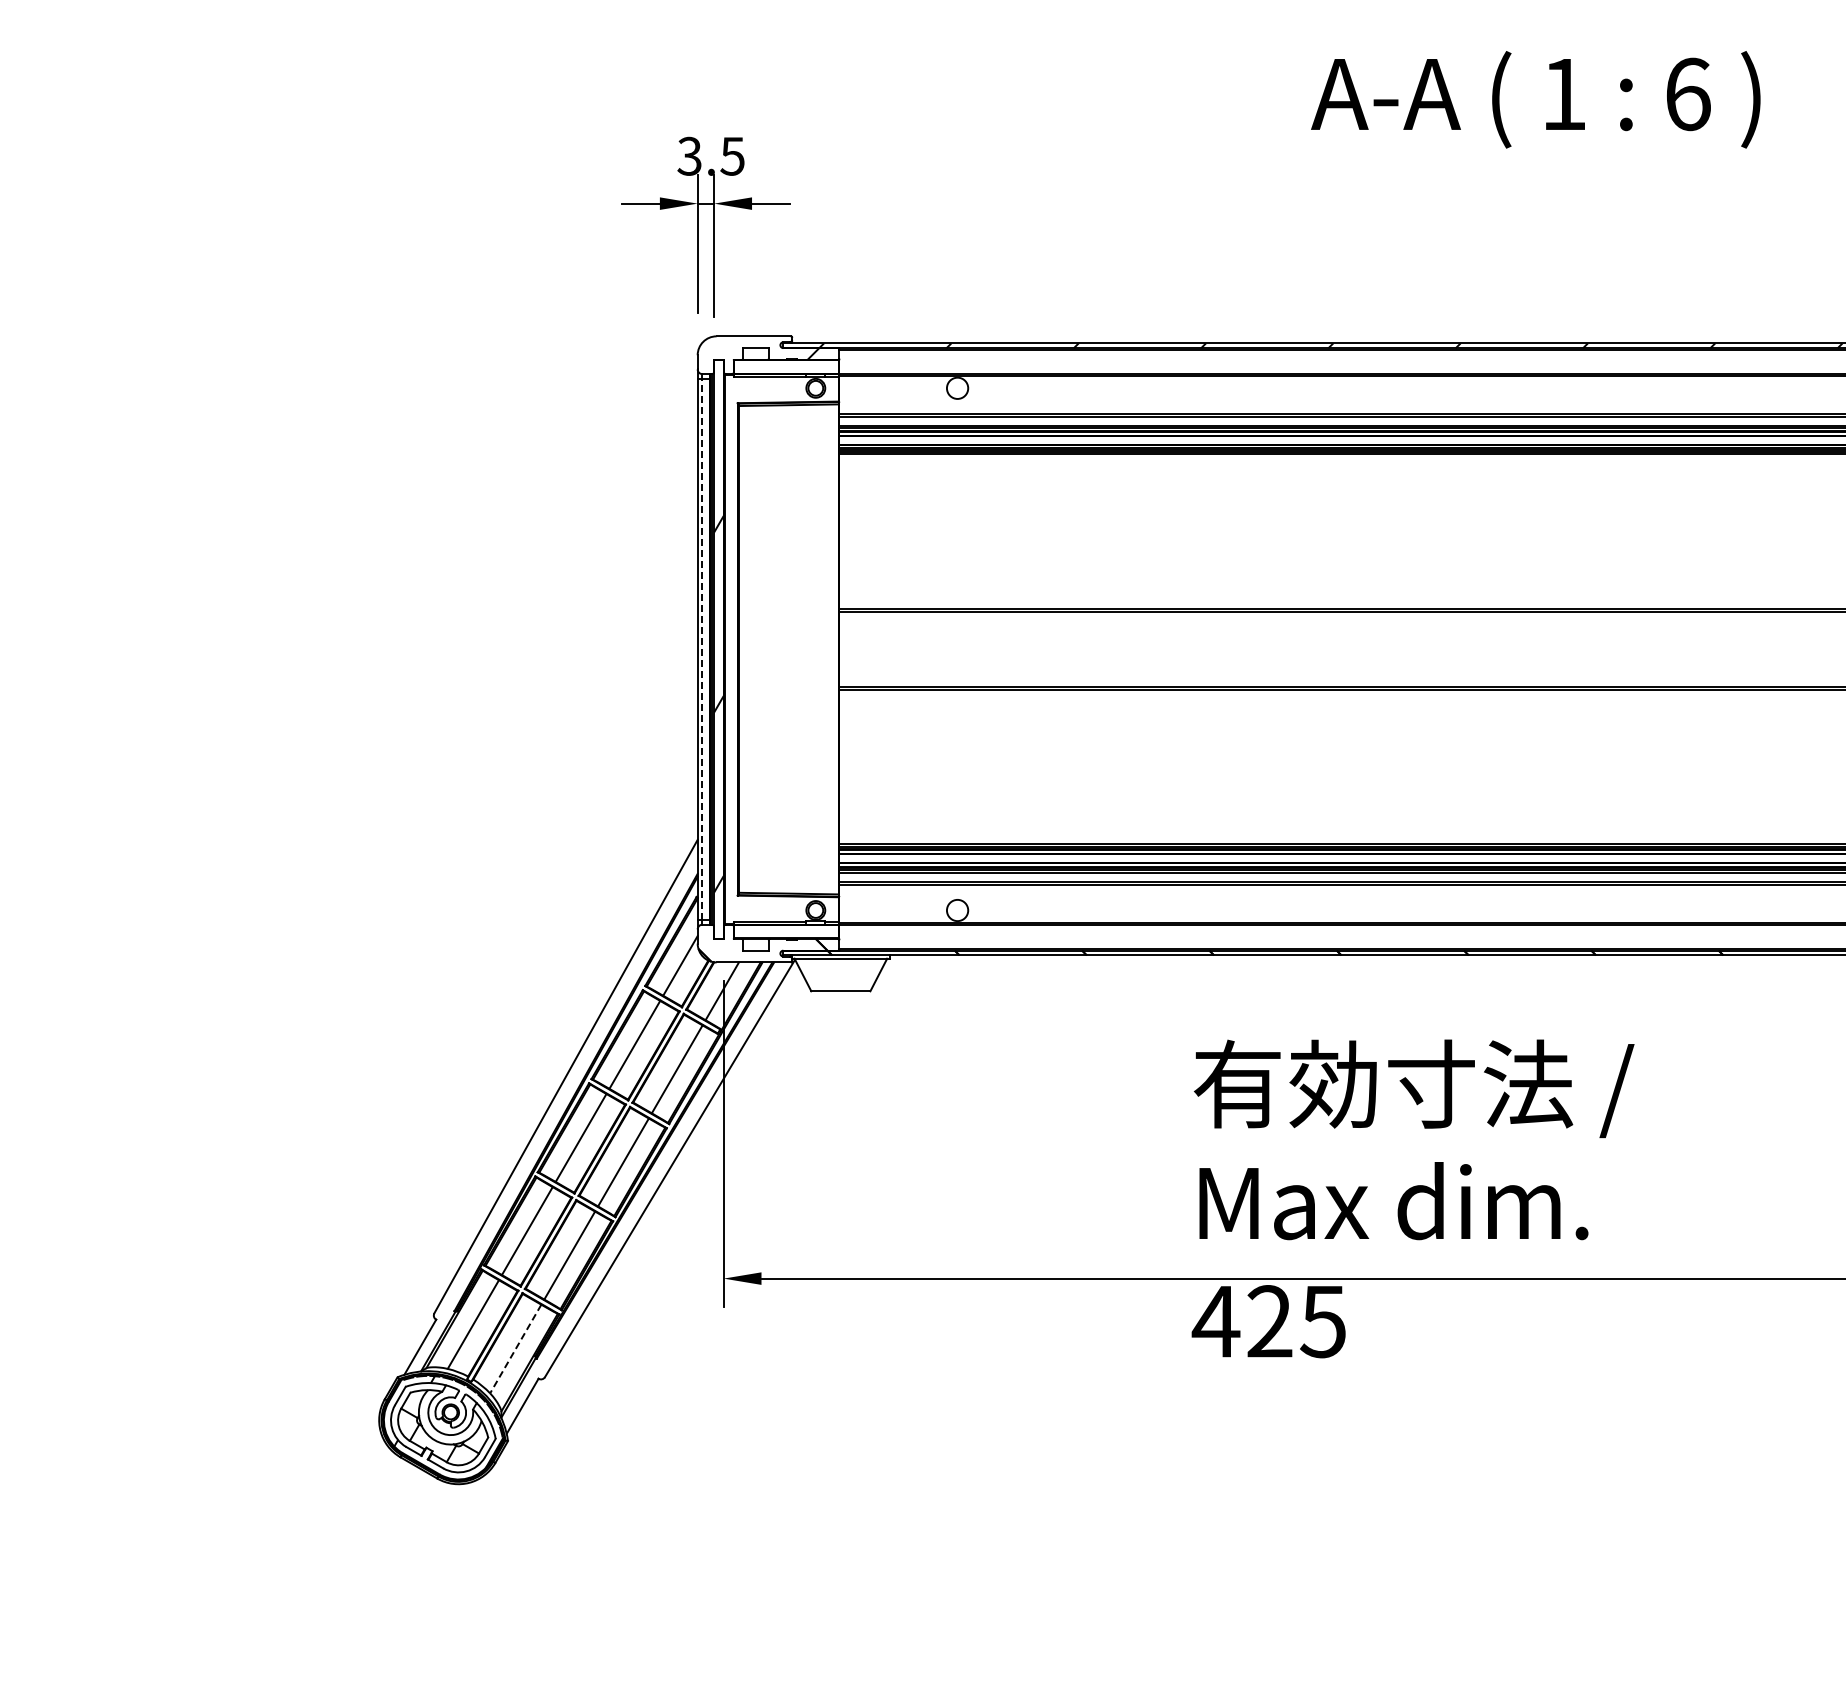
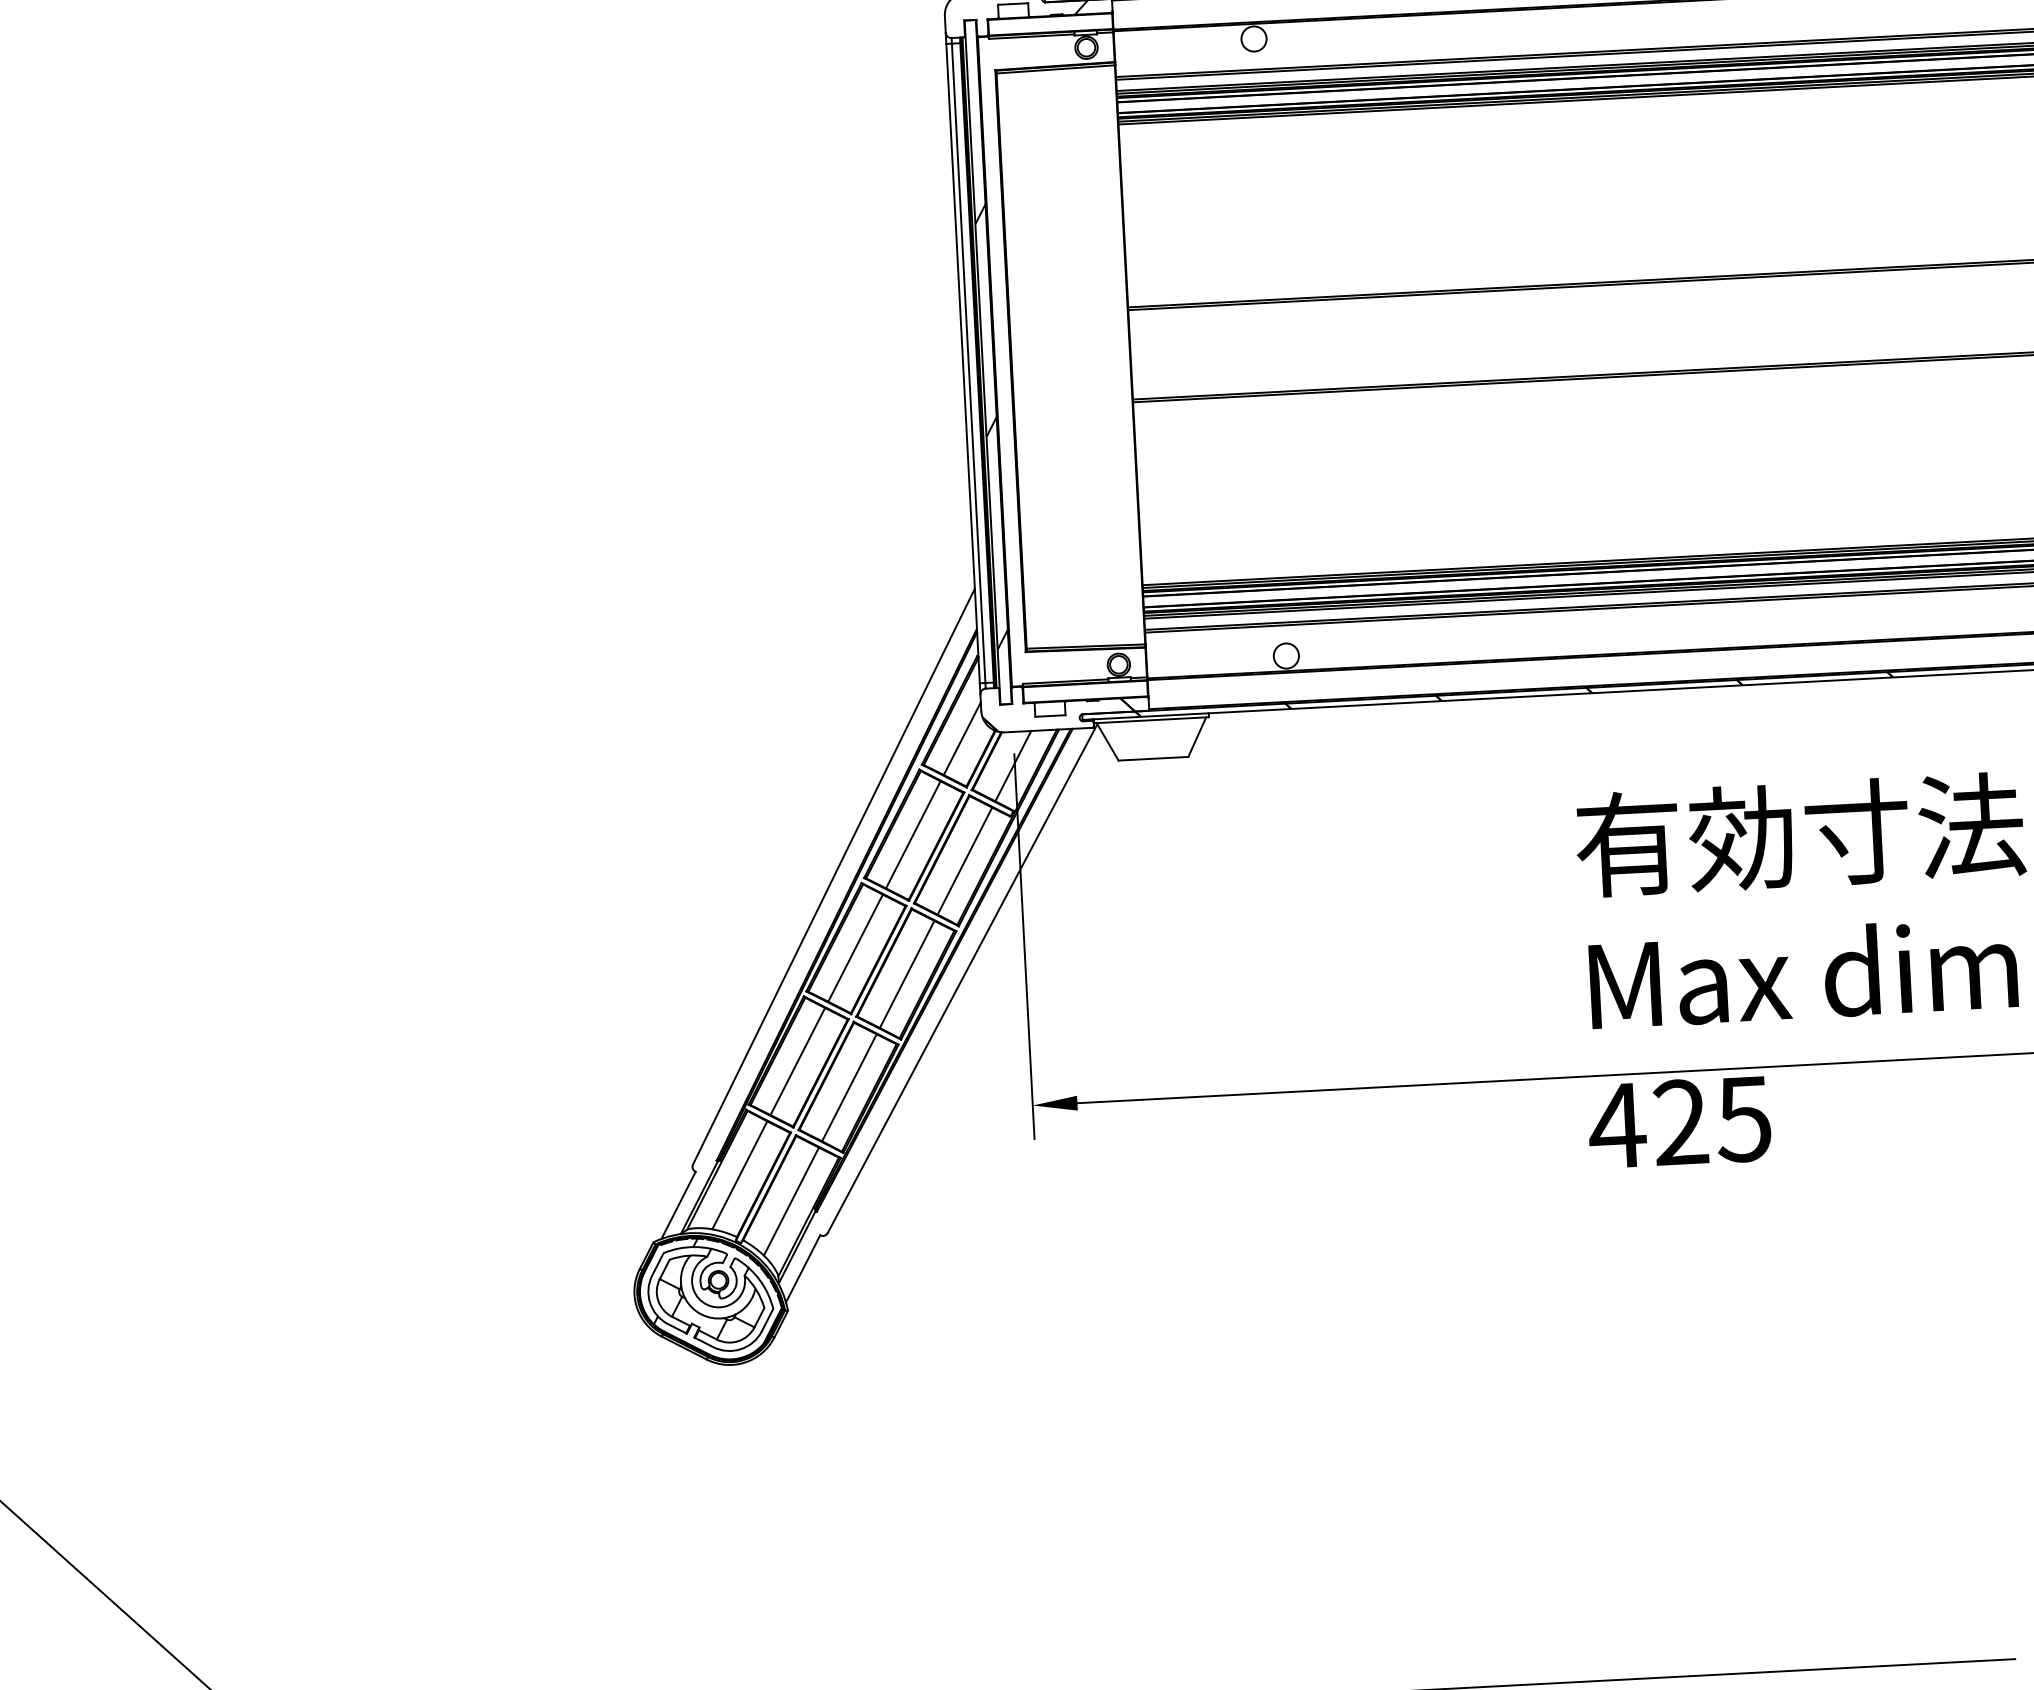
line: (702, 649) -> (968, 363), dashed -> solid
line: (515, 1349) -> (791, 1202), dashed -> solid

